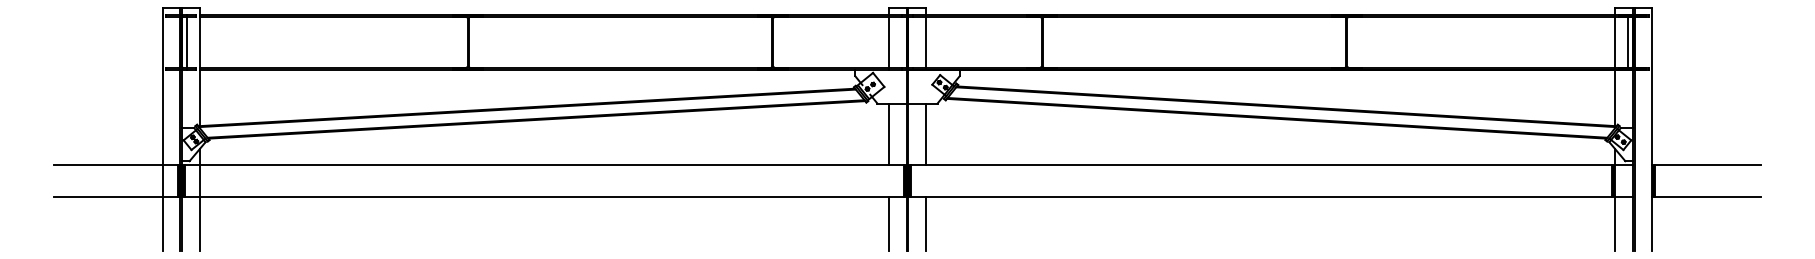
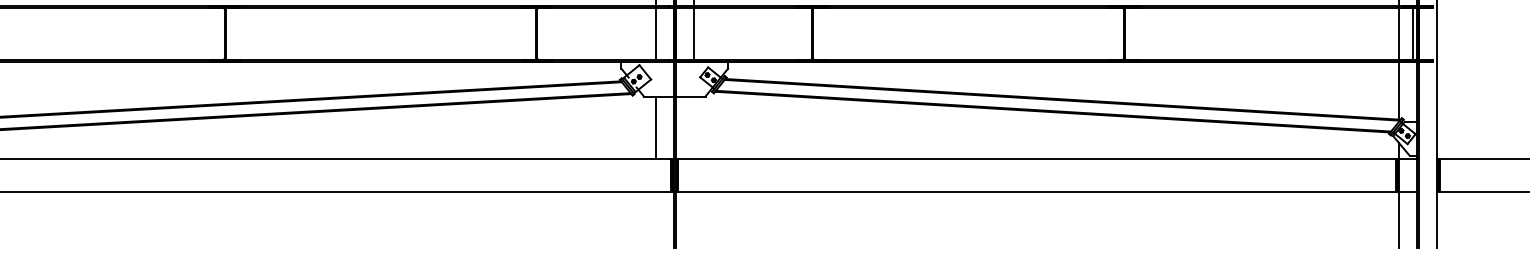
line: (926, 133) -> (694, 127), removed
line: (888, 224) -> (655, 220), removed
line: (926, 224) -> (694, 220), removed

